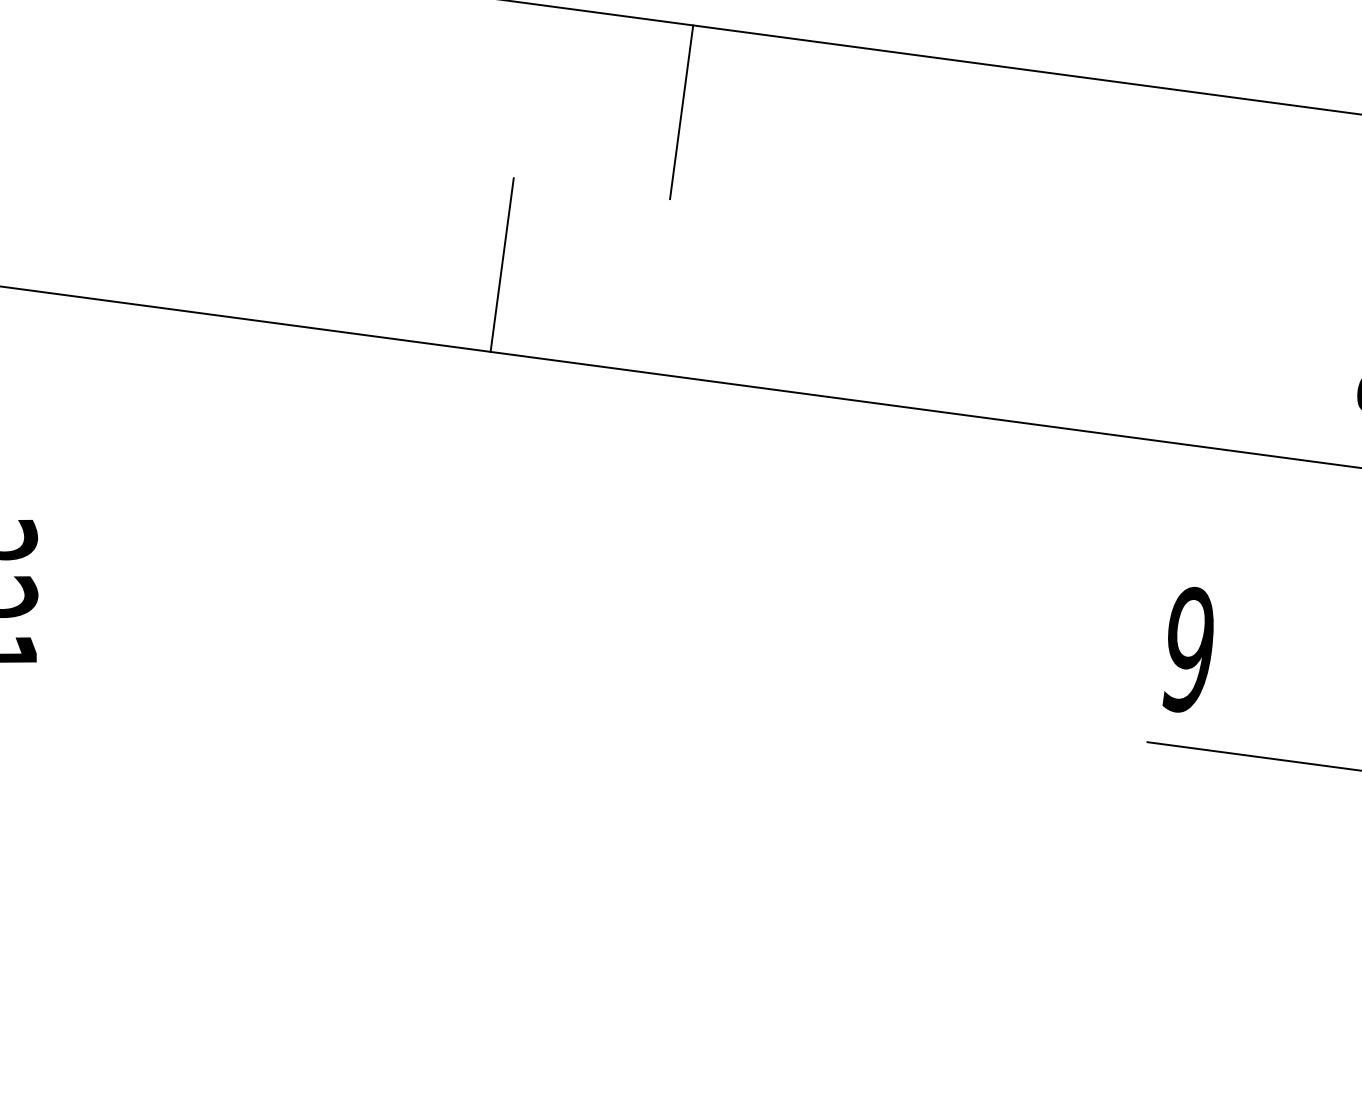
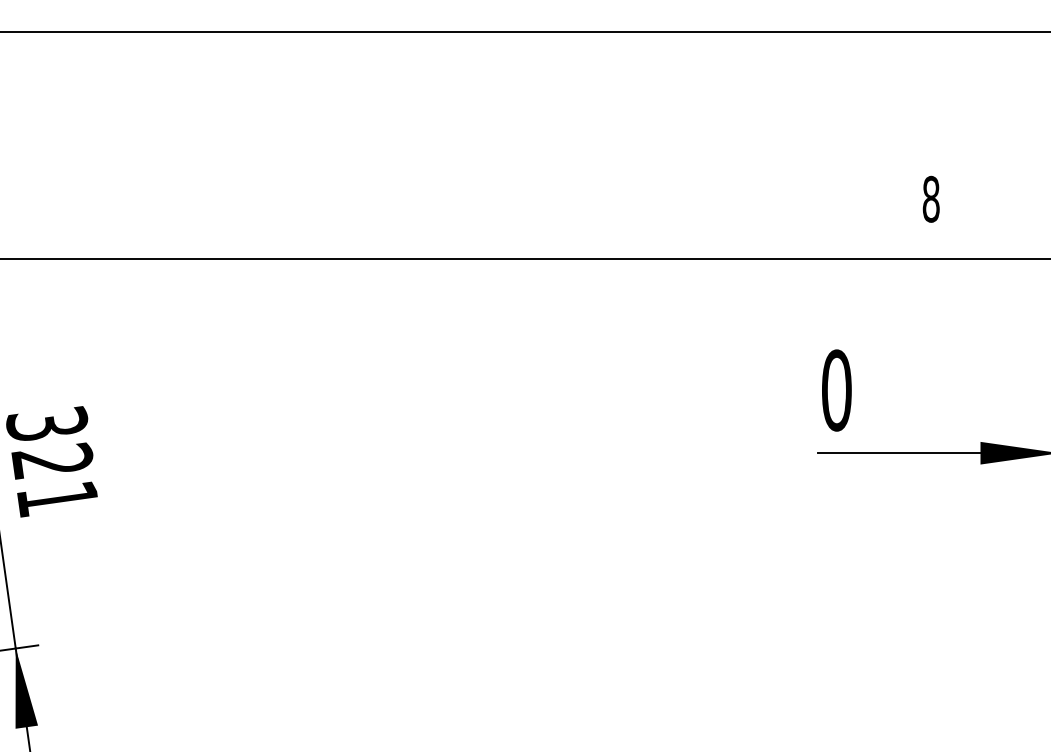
line: (681, 112) -> (464, 88), removed
line: (501, 264) -> (362, 201), removed
text: (1188, 650) -> (836, 390), 9 -> 0

